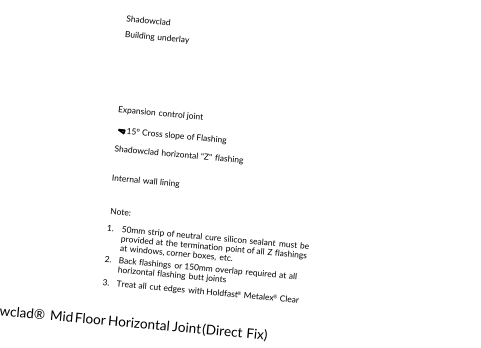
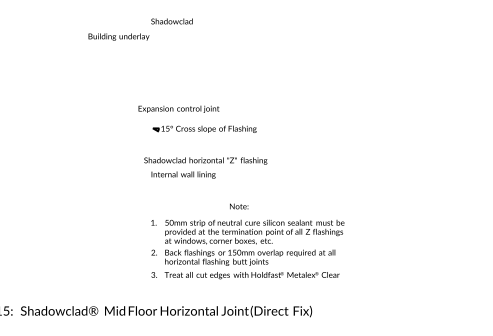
text: (156, 36) -> (118, 36), moved
text: (160, 112) -> (178, 108), moved
text: (178, 154) -> (205, 160), moved
text: (121, 211) -> (239, 206), moved

